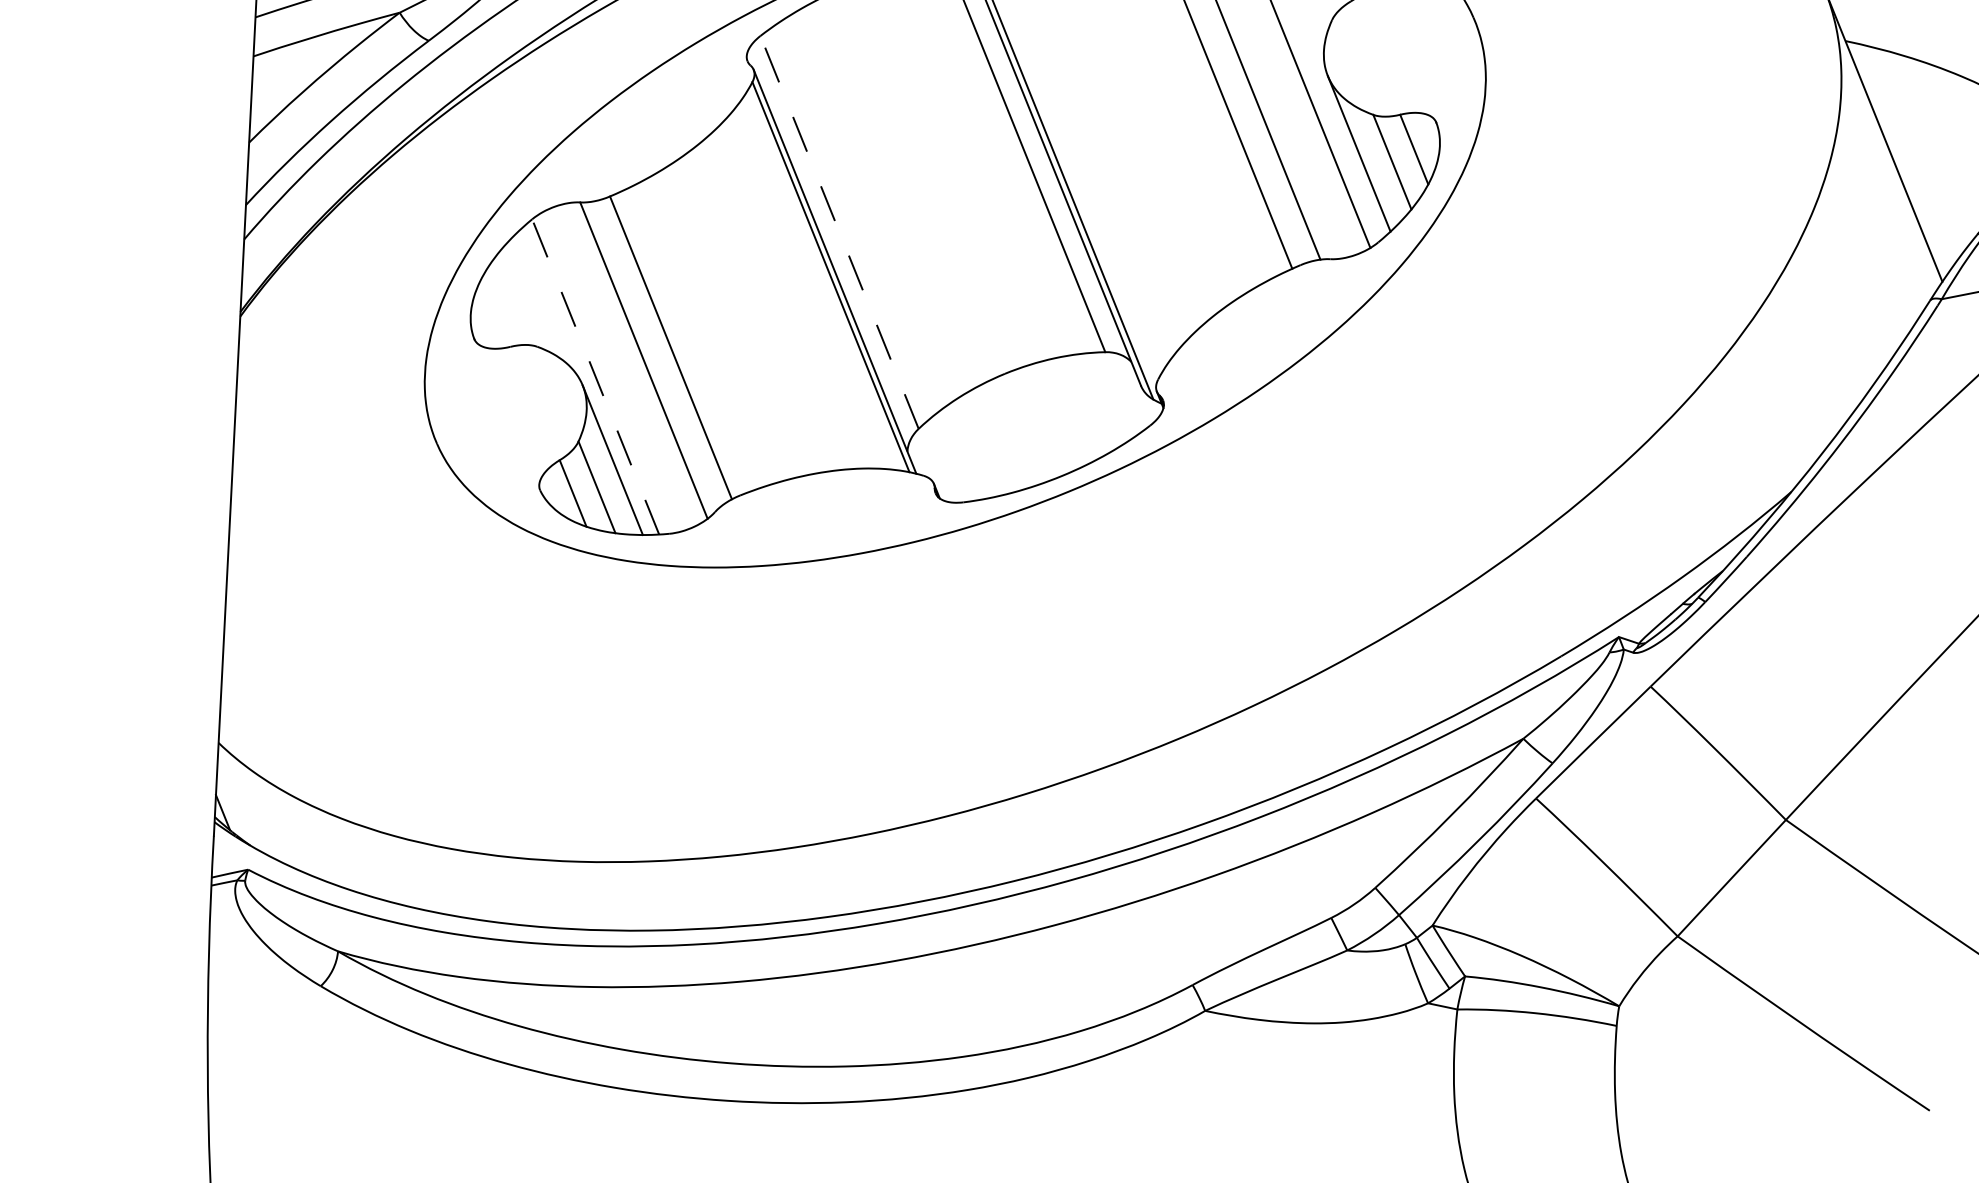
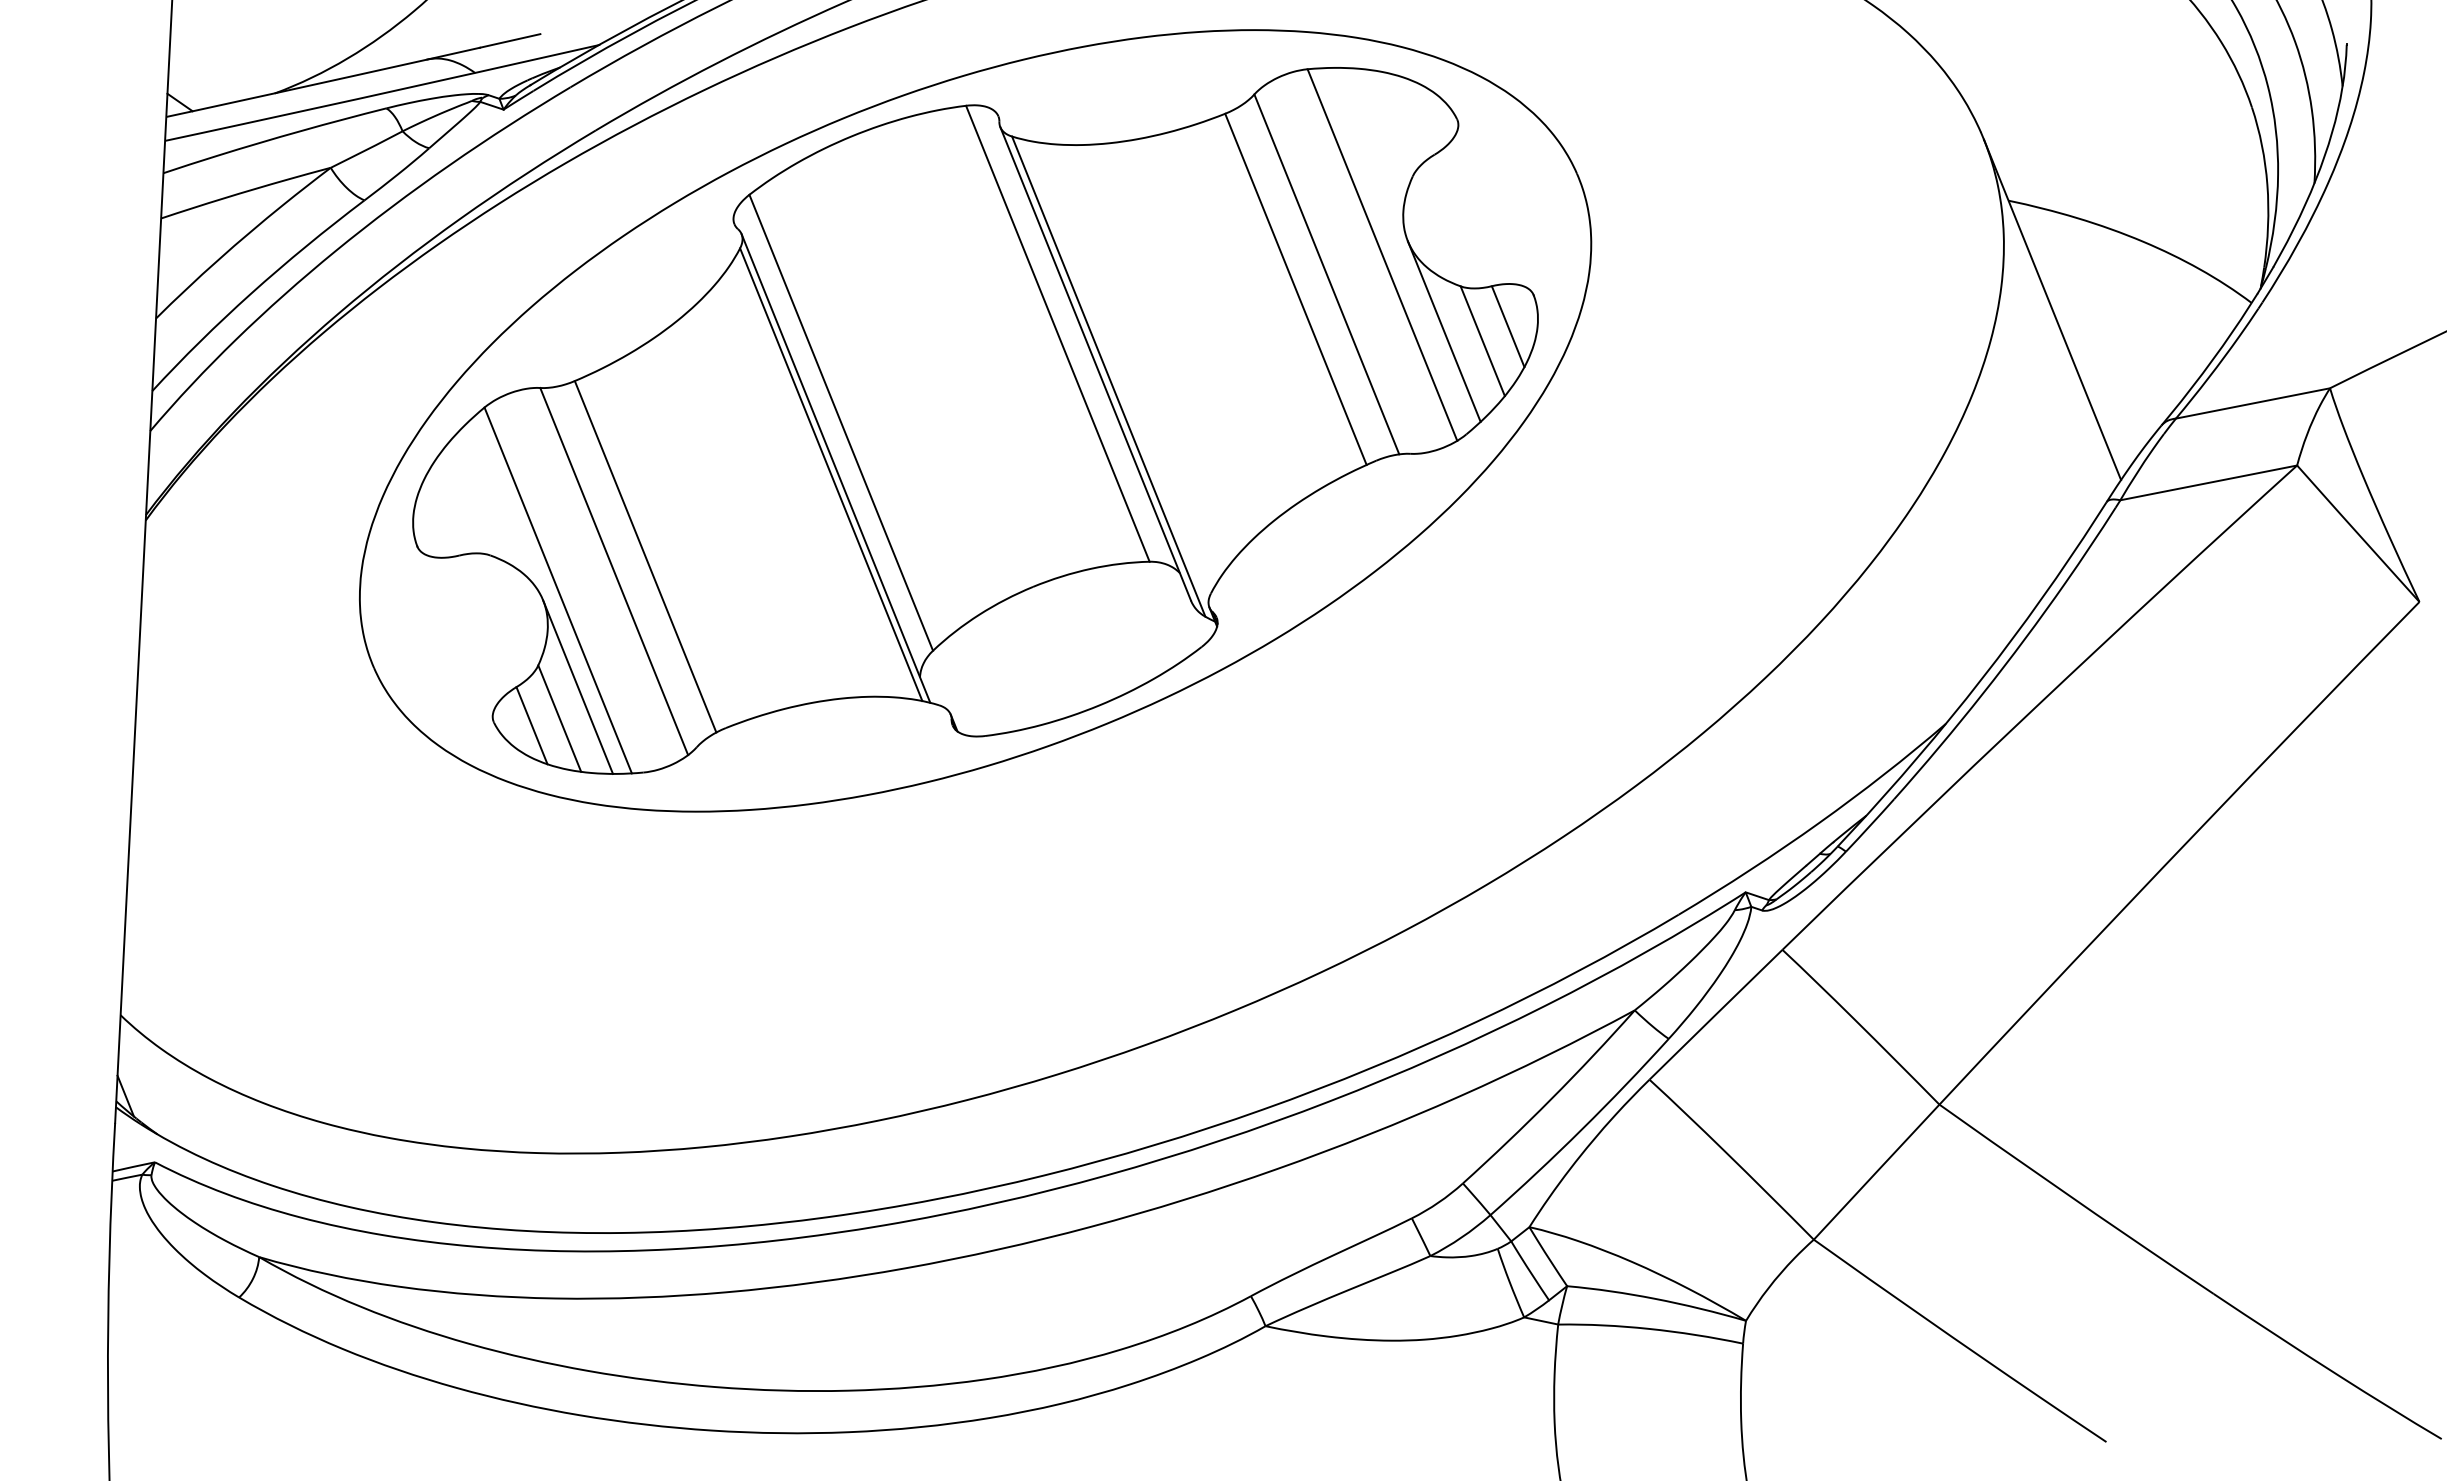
line: (839, 232) -> (841, 422), dashed -> solid
line: (595, 376) -> (558, 590), dashed -> solid

